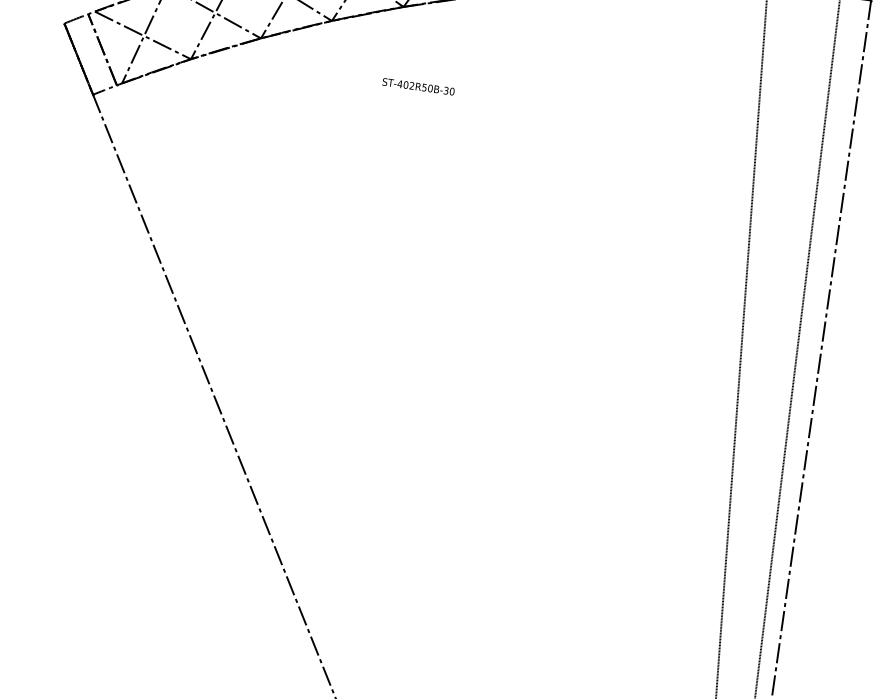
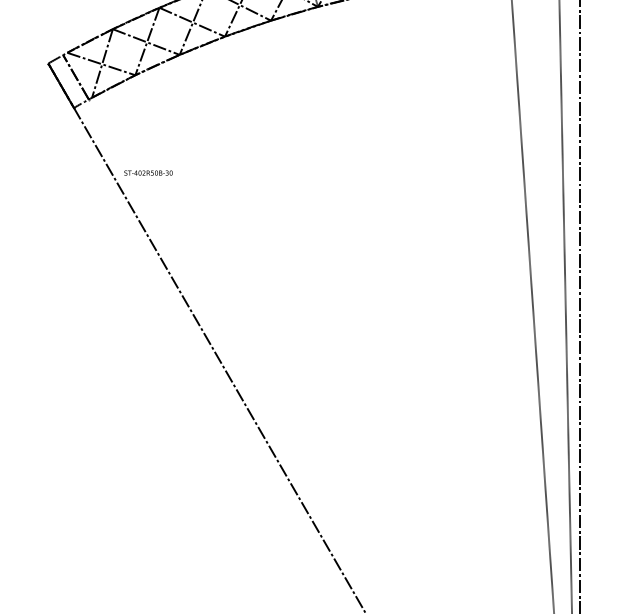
text: (418, 85) -> (148, 172), moved

